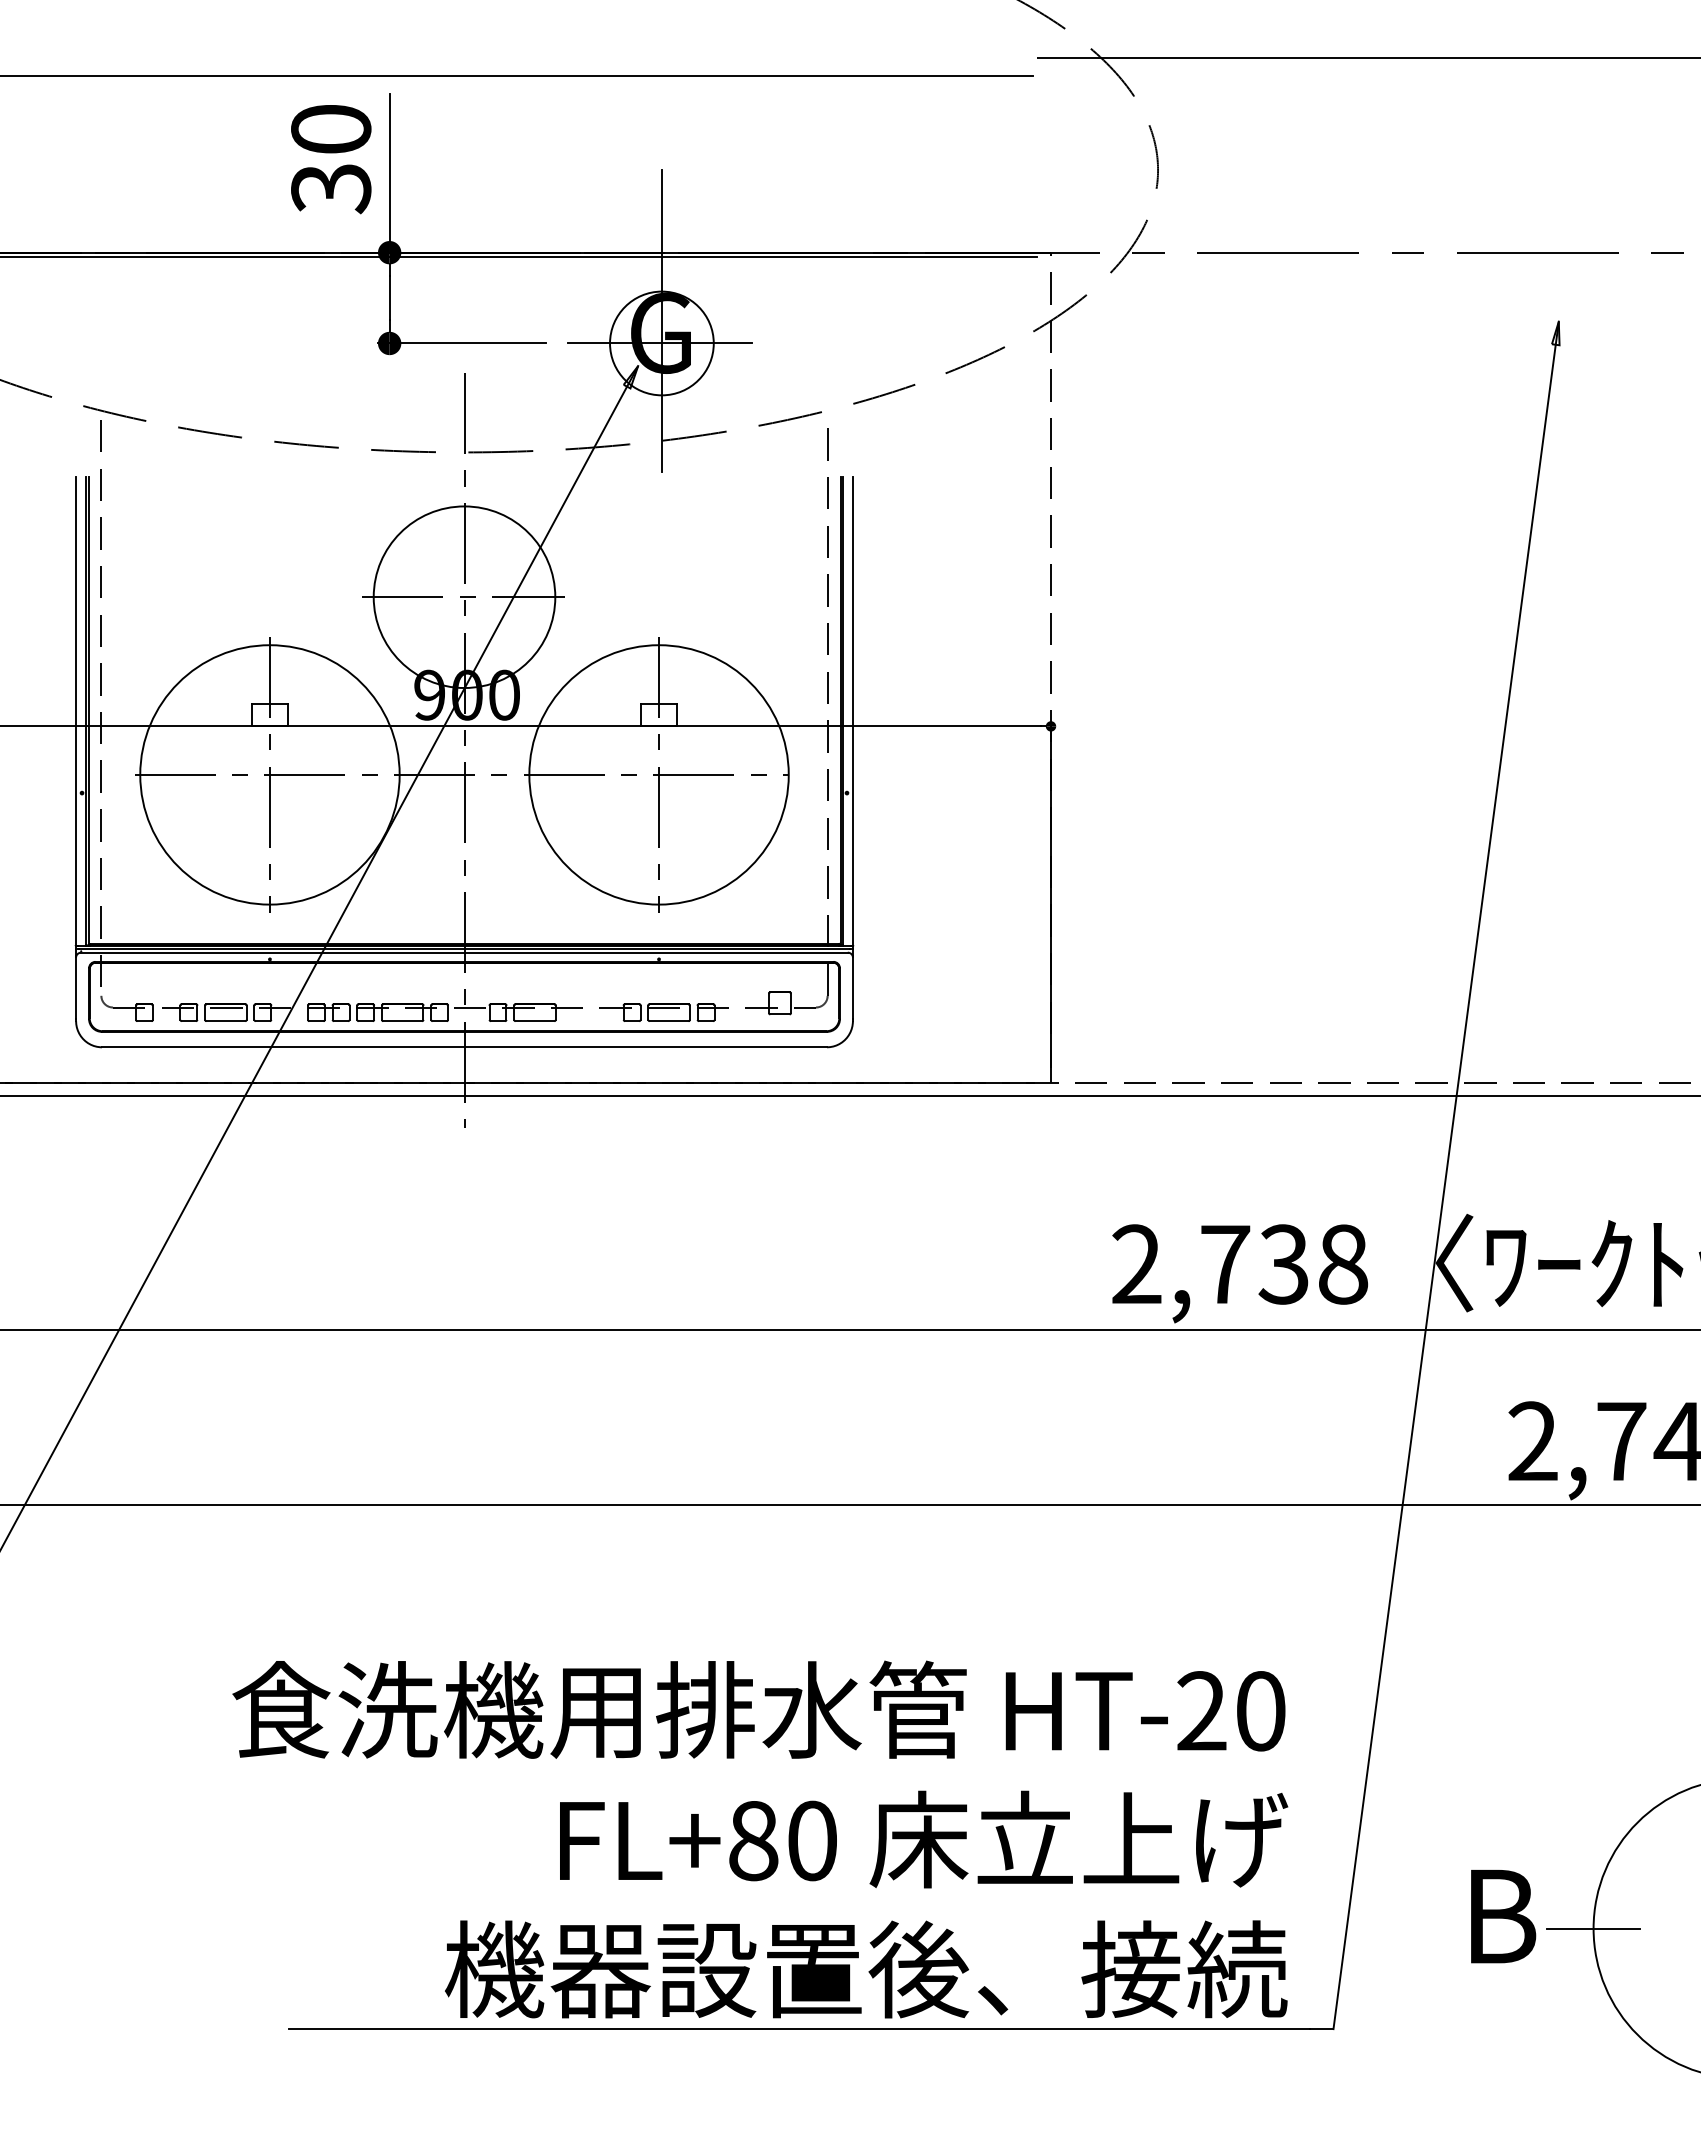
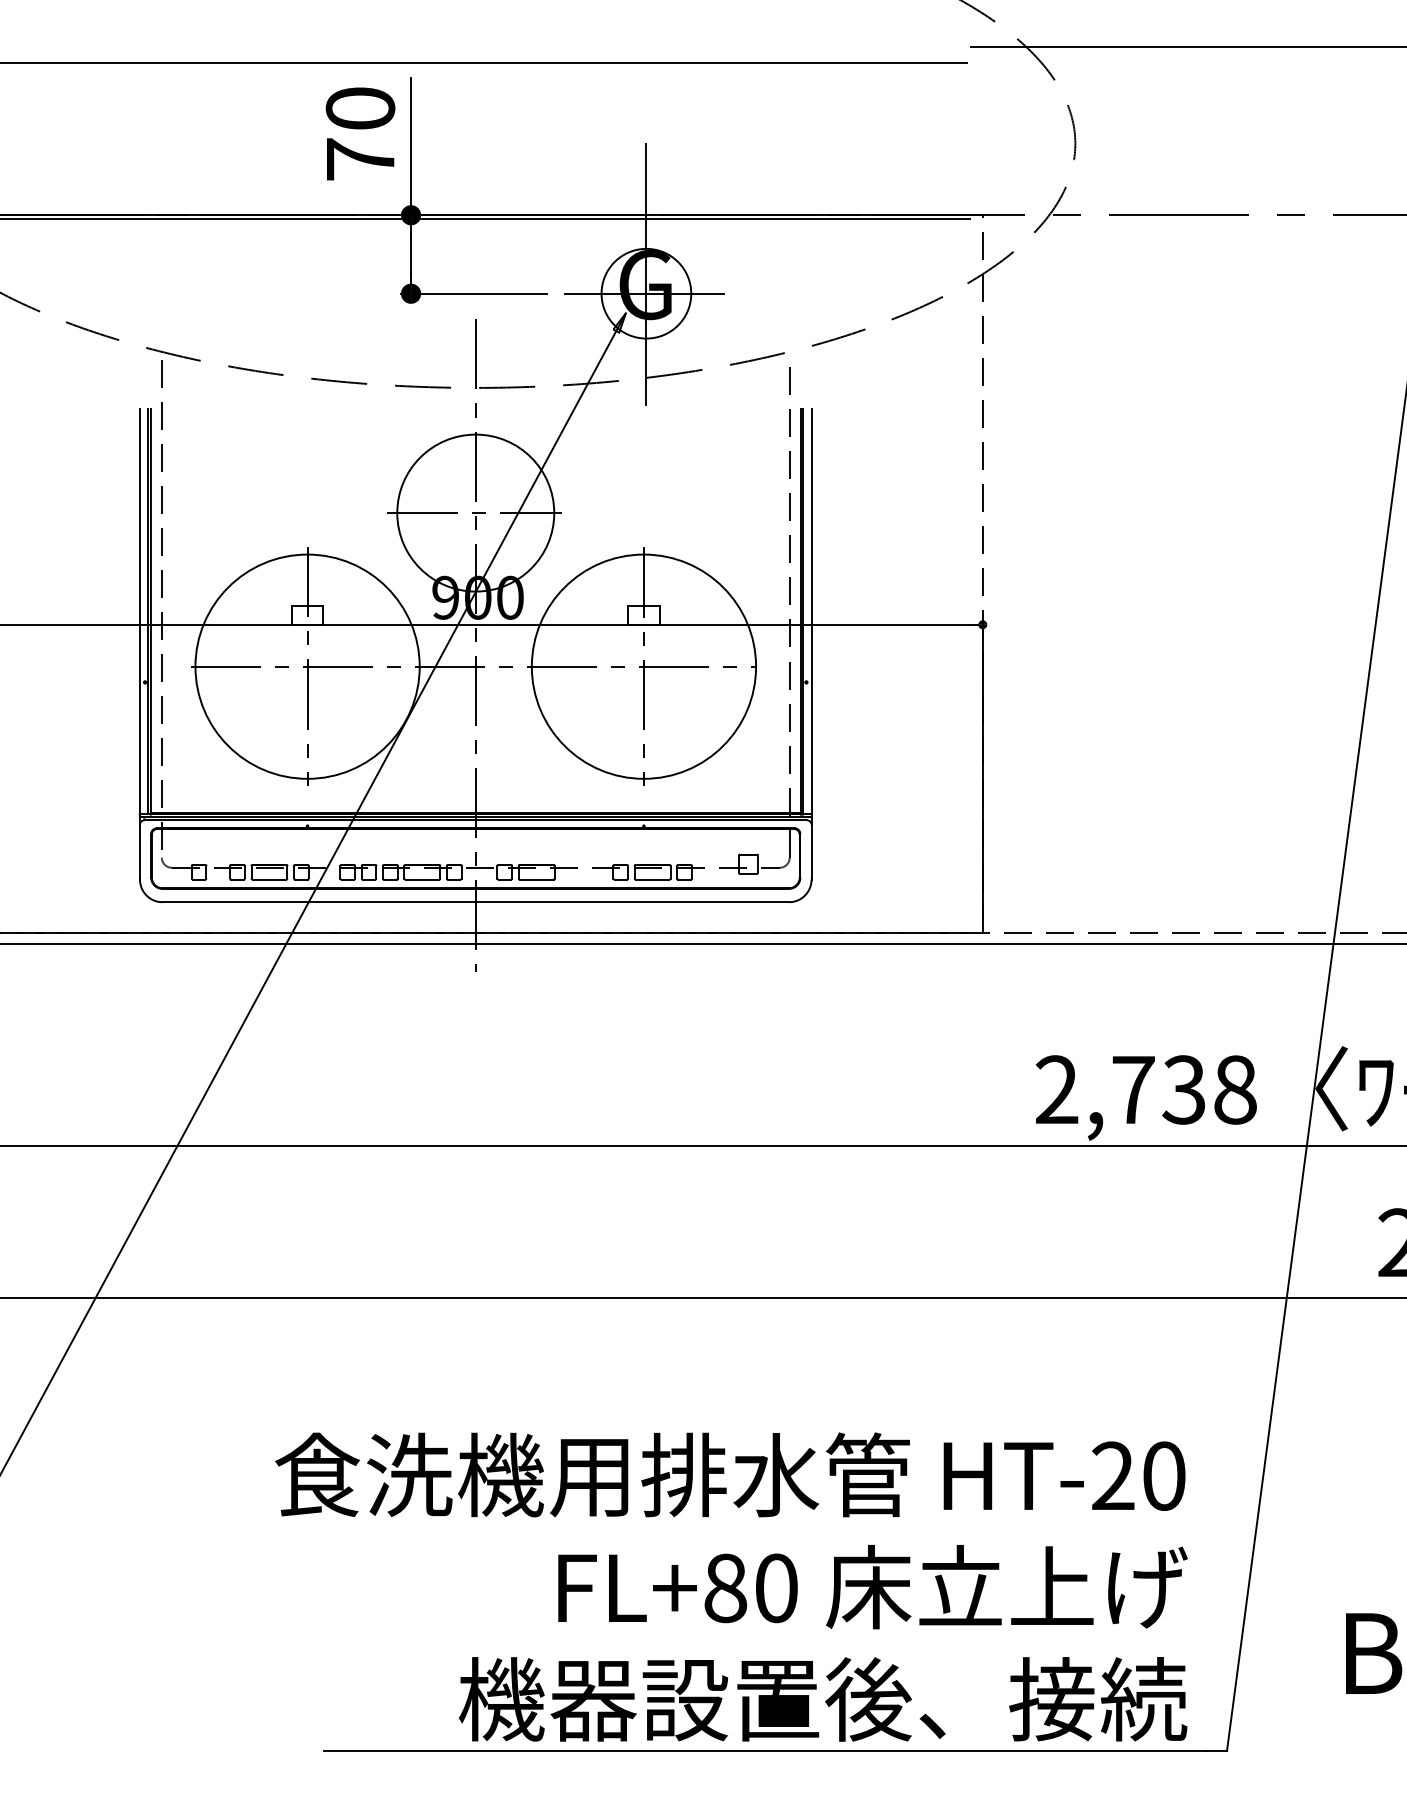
text: (331, 188) -> (360, 159), 30 -> 70

